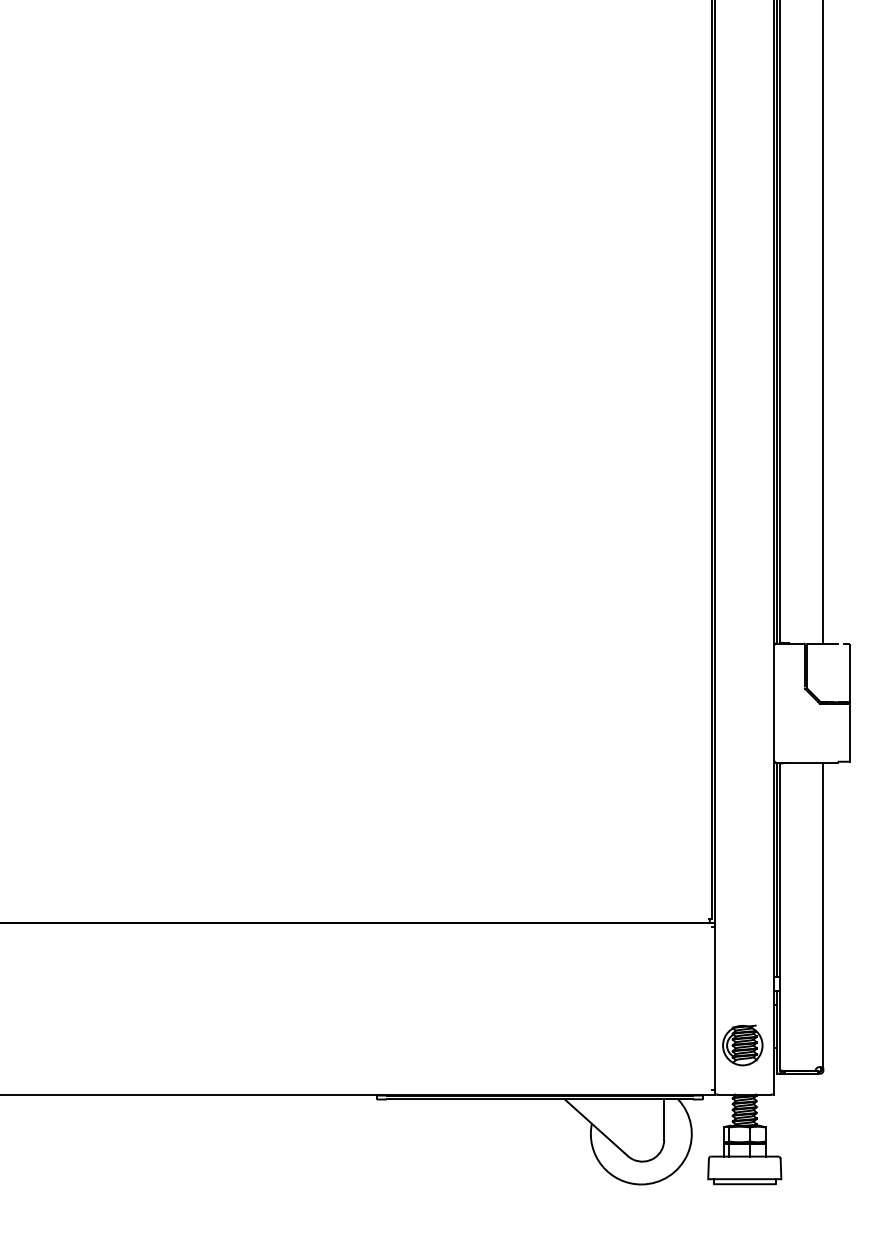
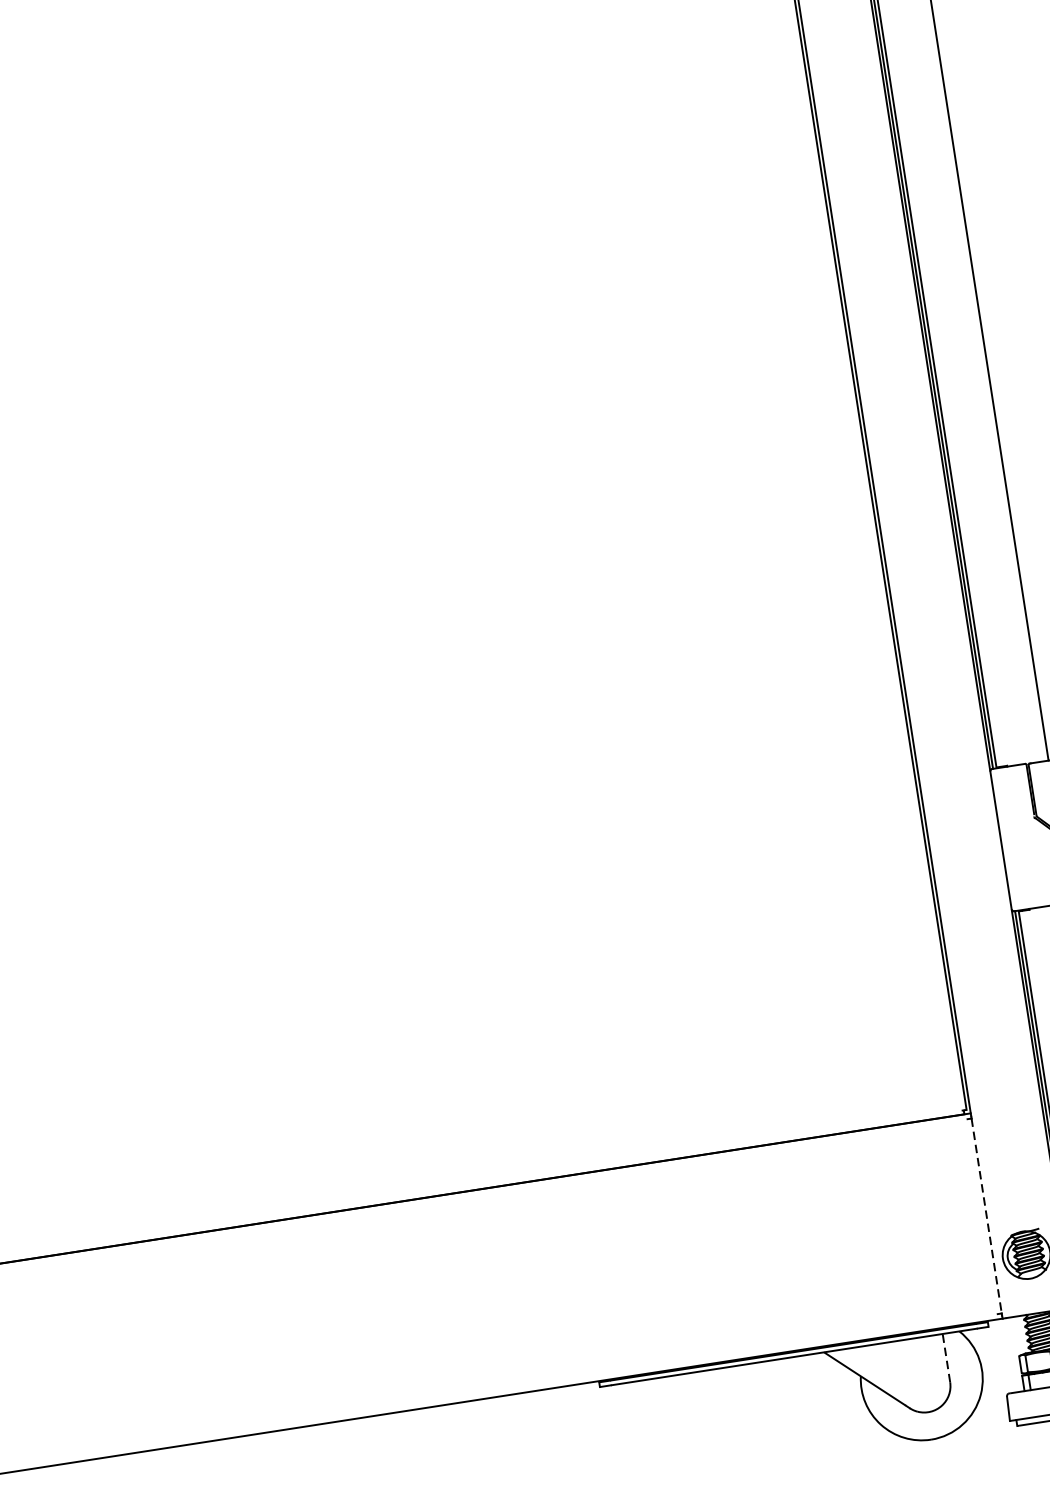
line: (715, 1008) -> (987, 1215), solid -> dashed
line: (664, 1119) -> (946, 1357), solid -> dashed

